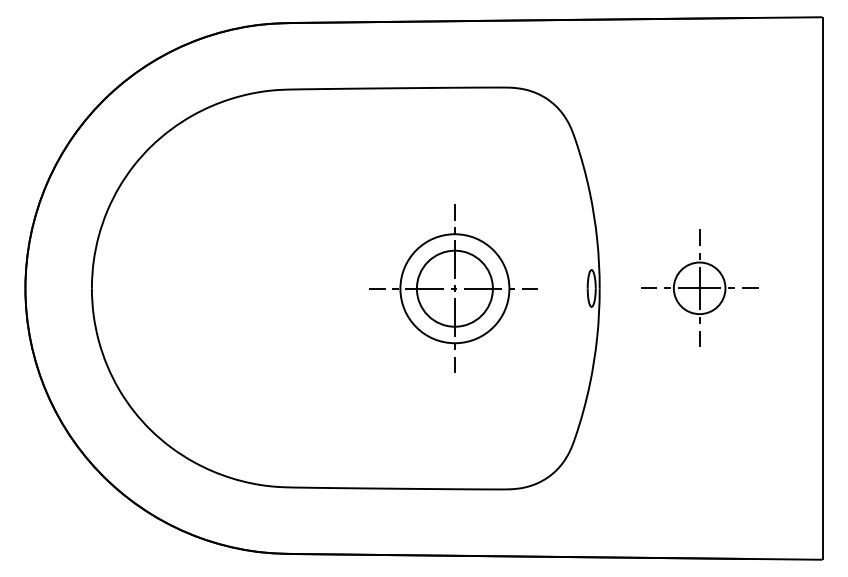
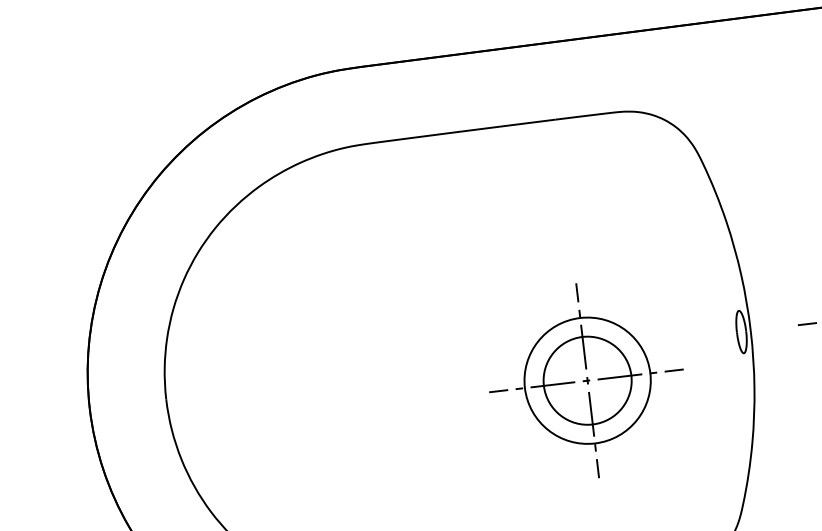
part: (453, 288) -> (585, 380), moved

